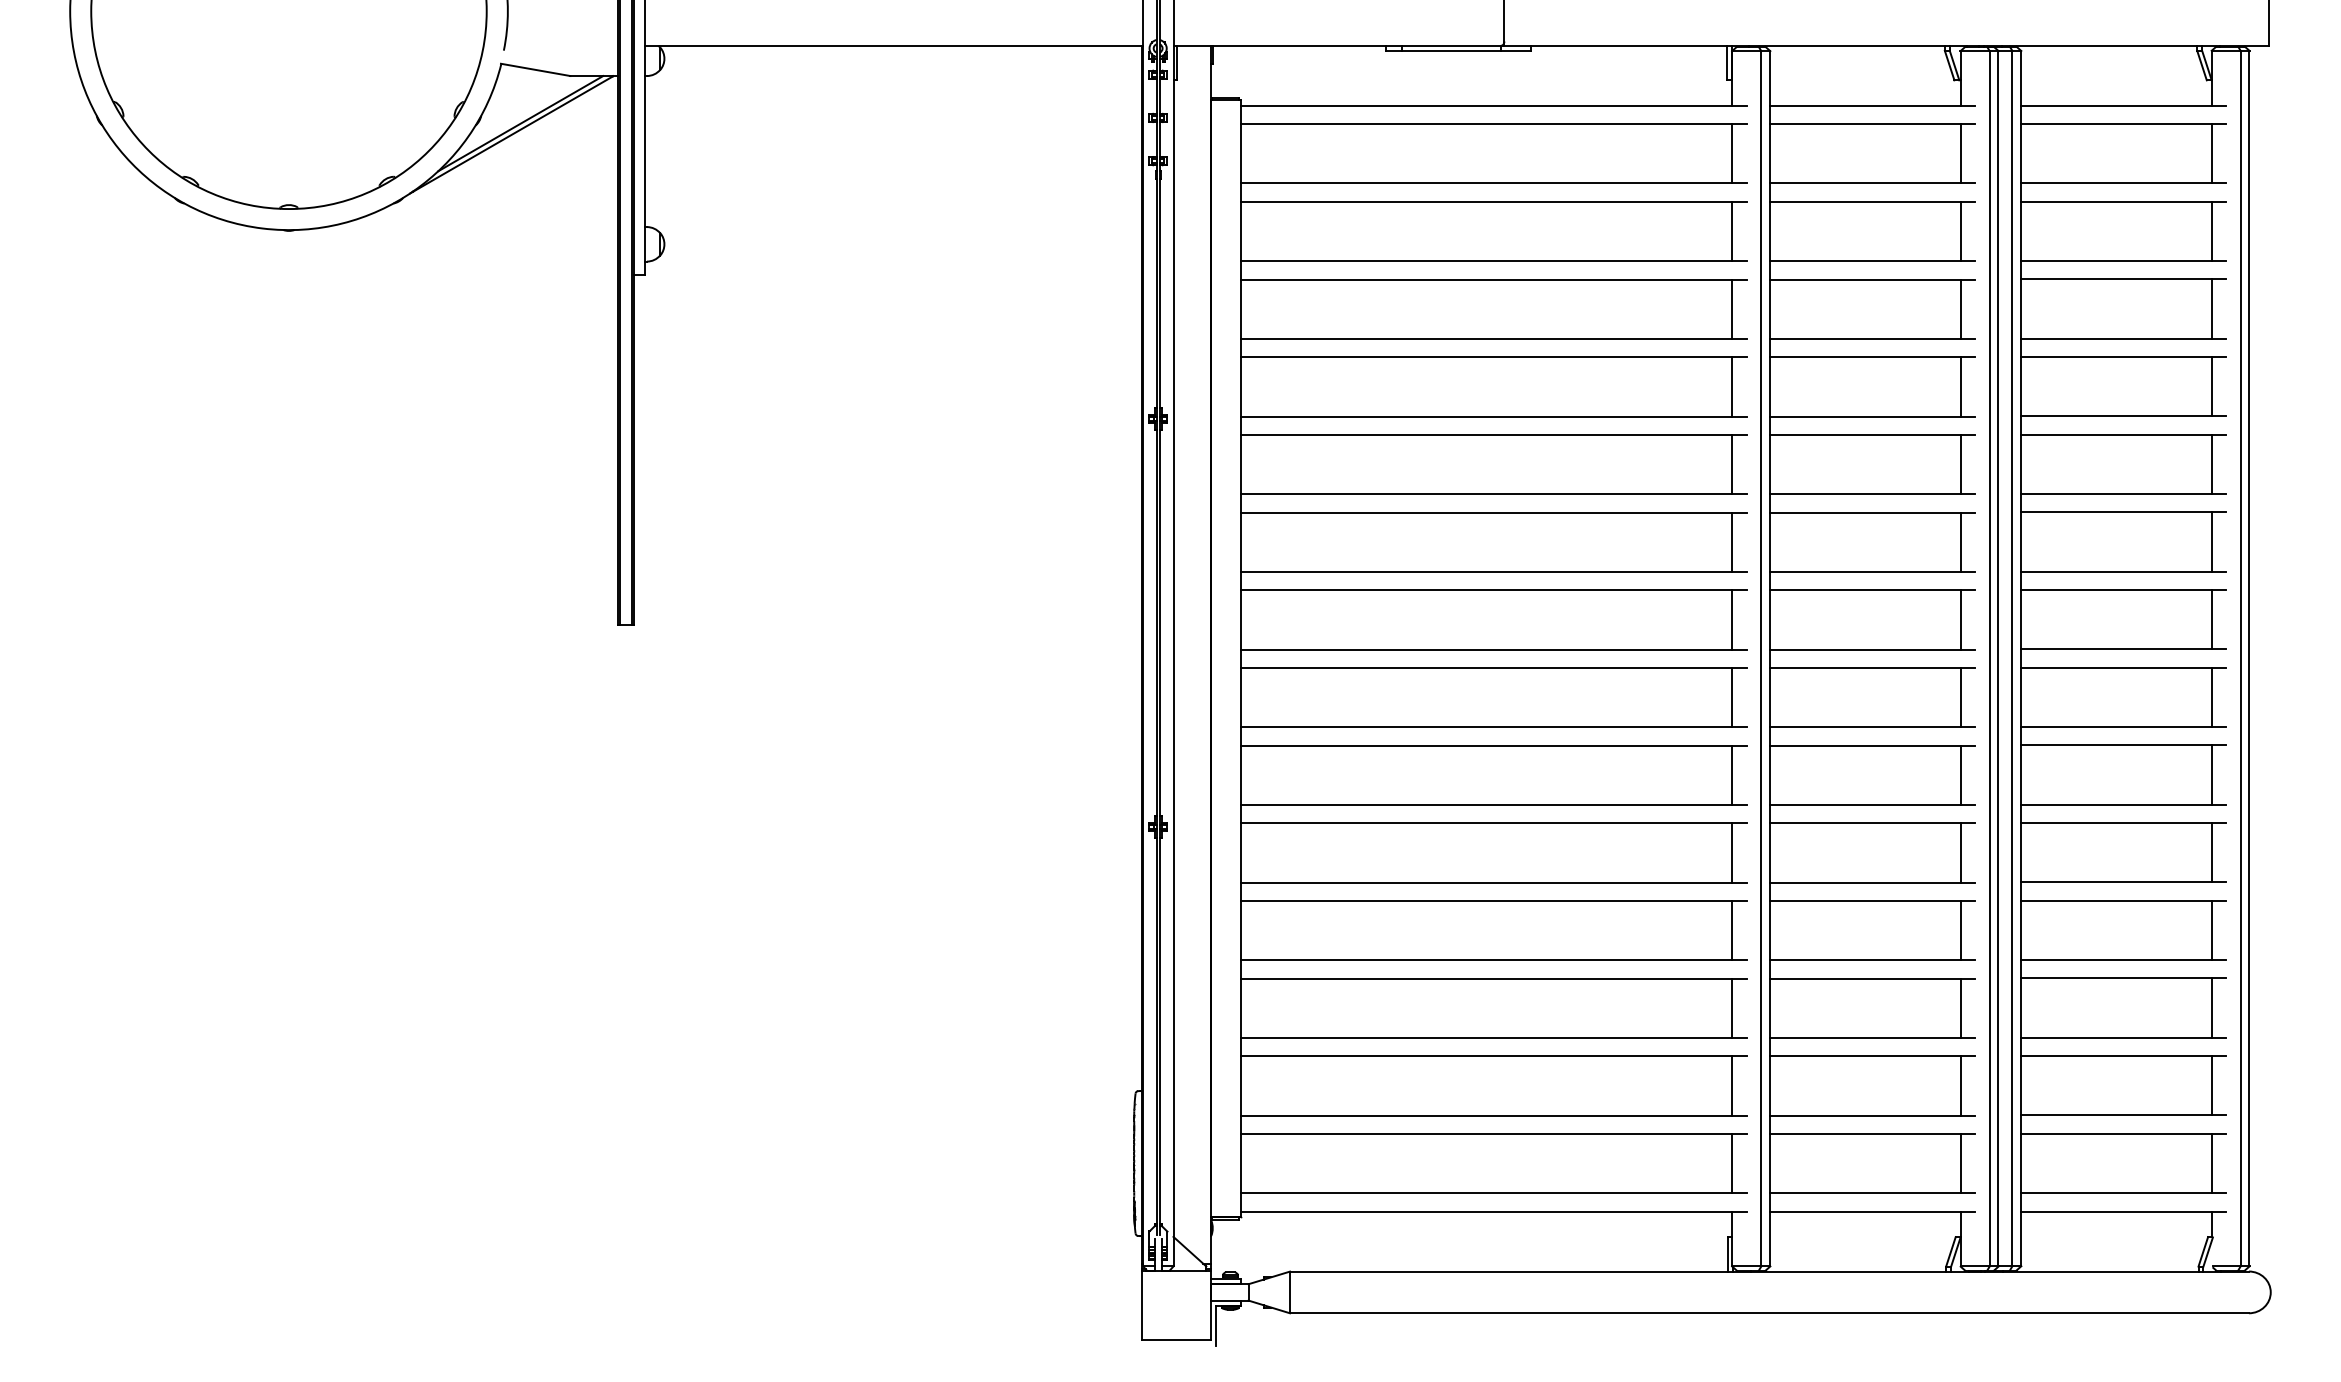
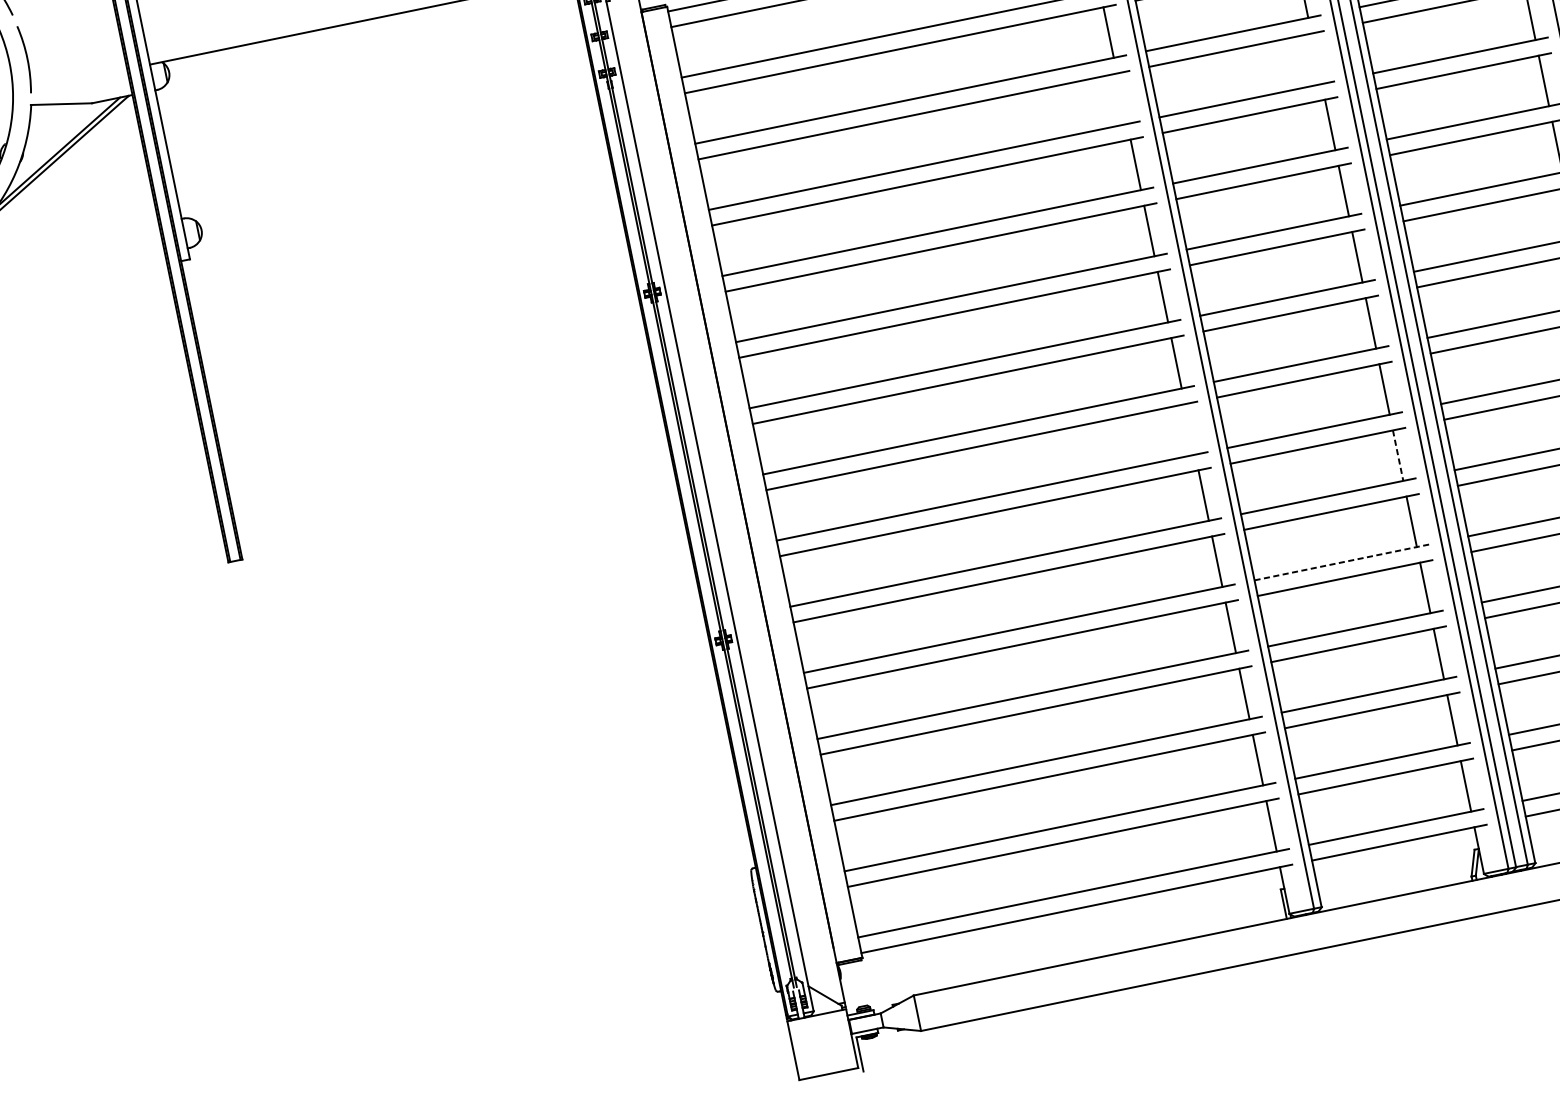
line: (1732, 308) -> (1122, 98), removed
line: (1960, 308) -> (1316, 58), removed
line: (1732, 697) -> (1190, 429), removed
line: (1960, 775) -> (1397, 455), solid -> dashed
line: (1872, 882) -> (1341, 562), solid -> dashed

